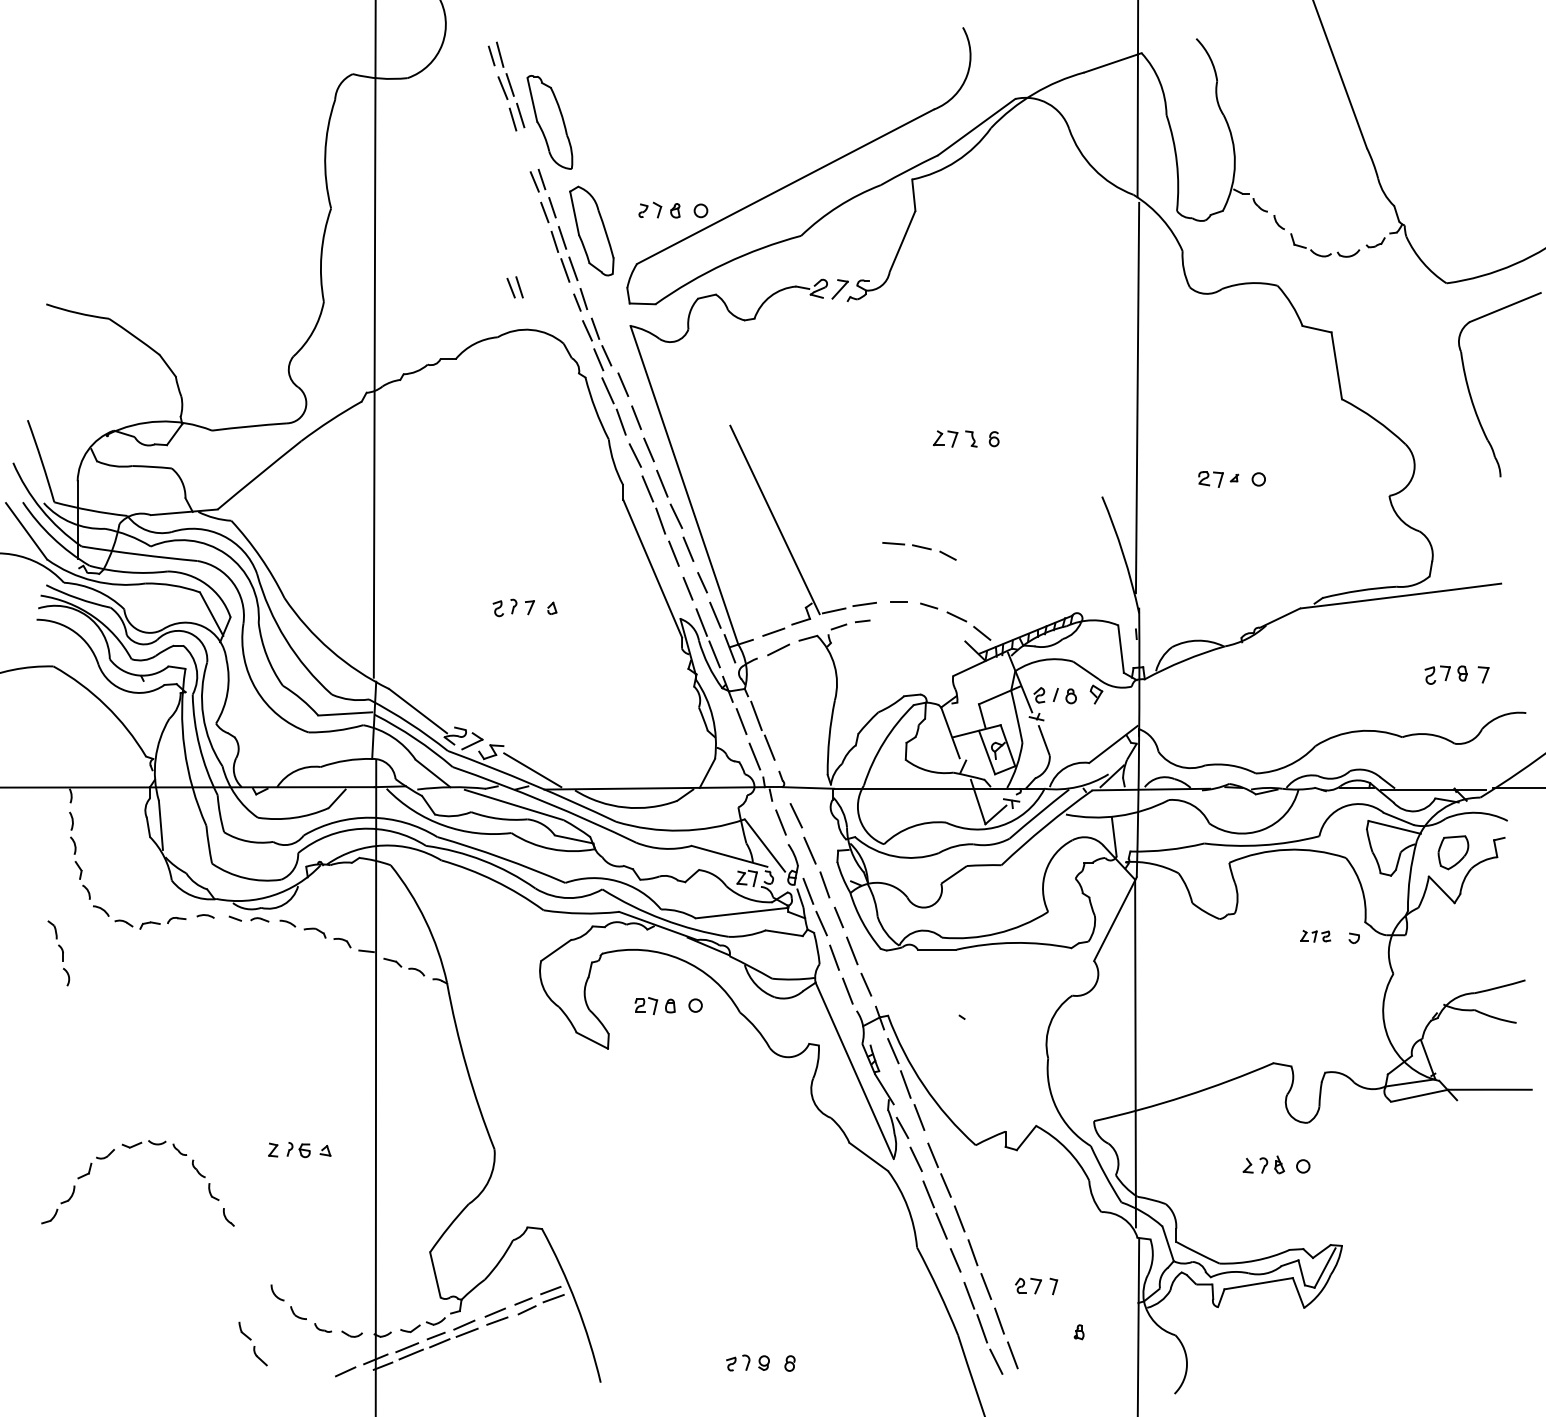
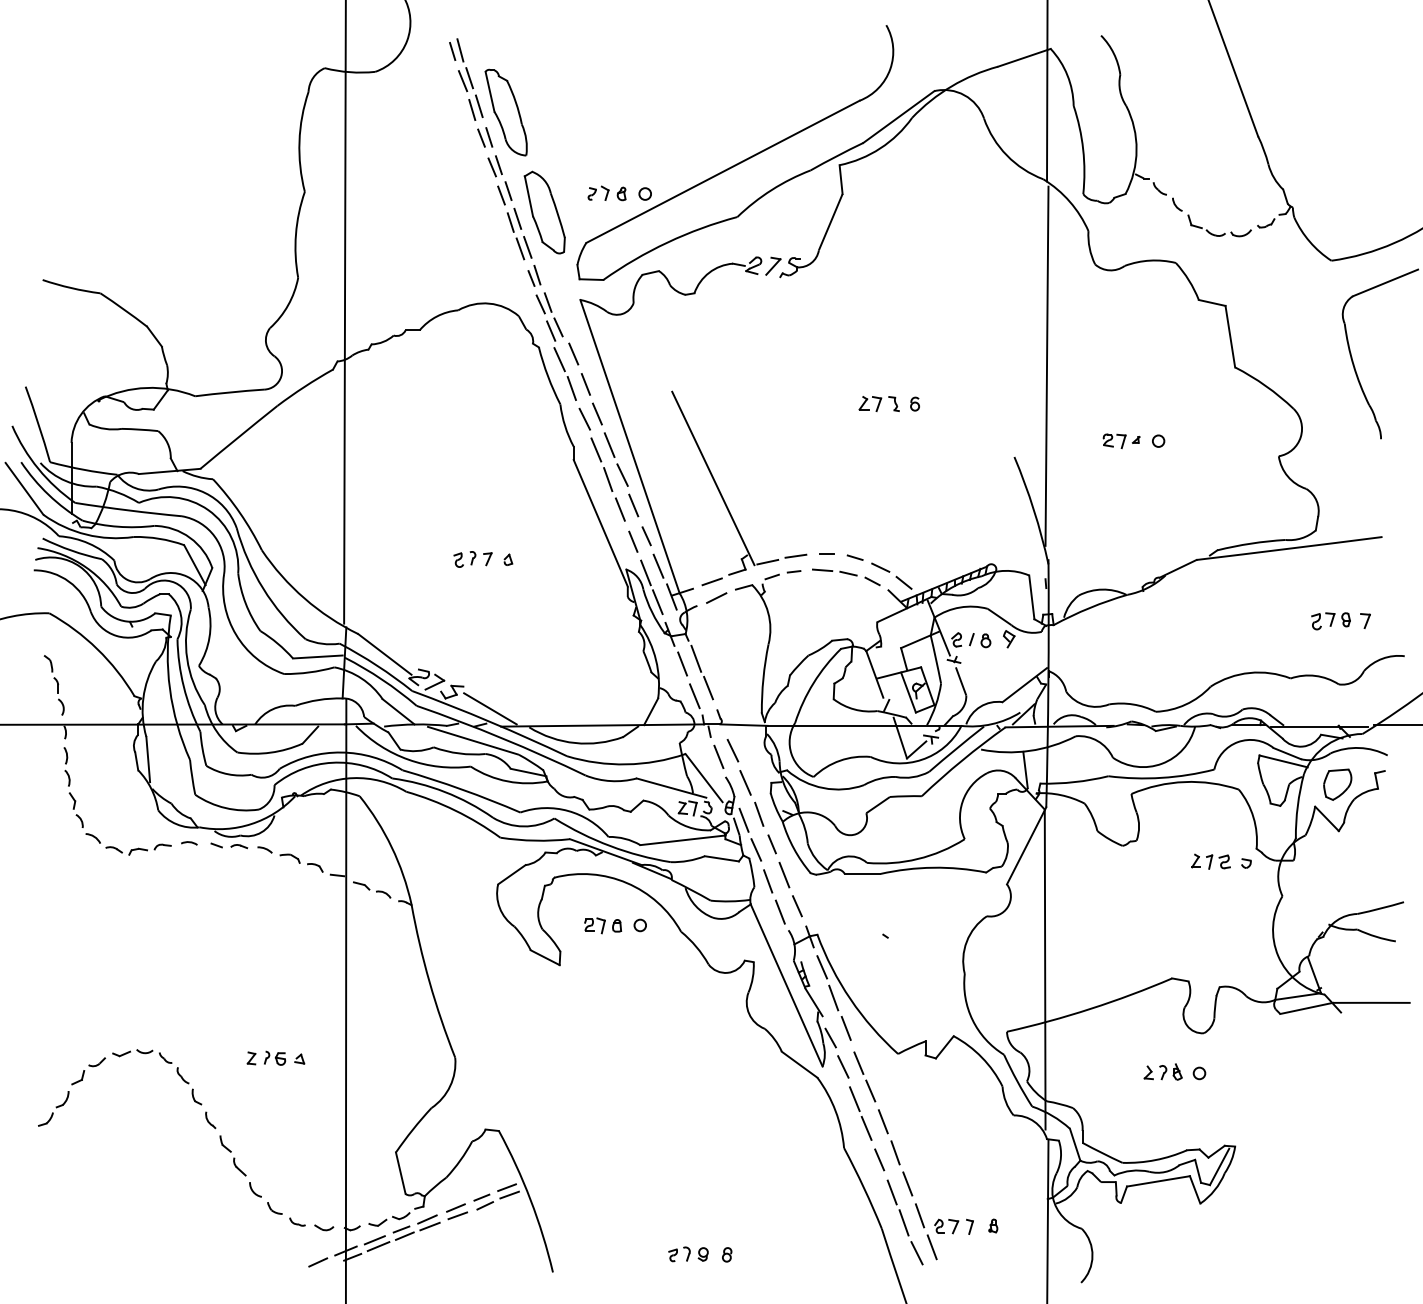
part: (515, 287) -> (485, 137), moved
part: (919, 551) -> (846, 577), moved
part: (1315, 936) -> (1210, 861), size x1.43
part: (58, 953) -> (53, 685), moved
part: (1035, 1286) -> (953, 1226), moved
part: (252, 1343) -> (232, 1155), moved

